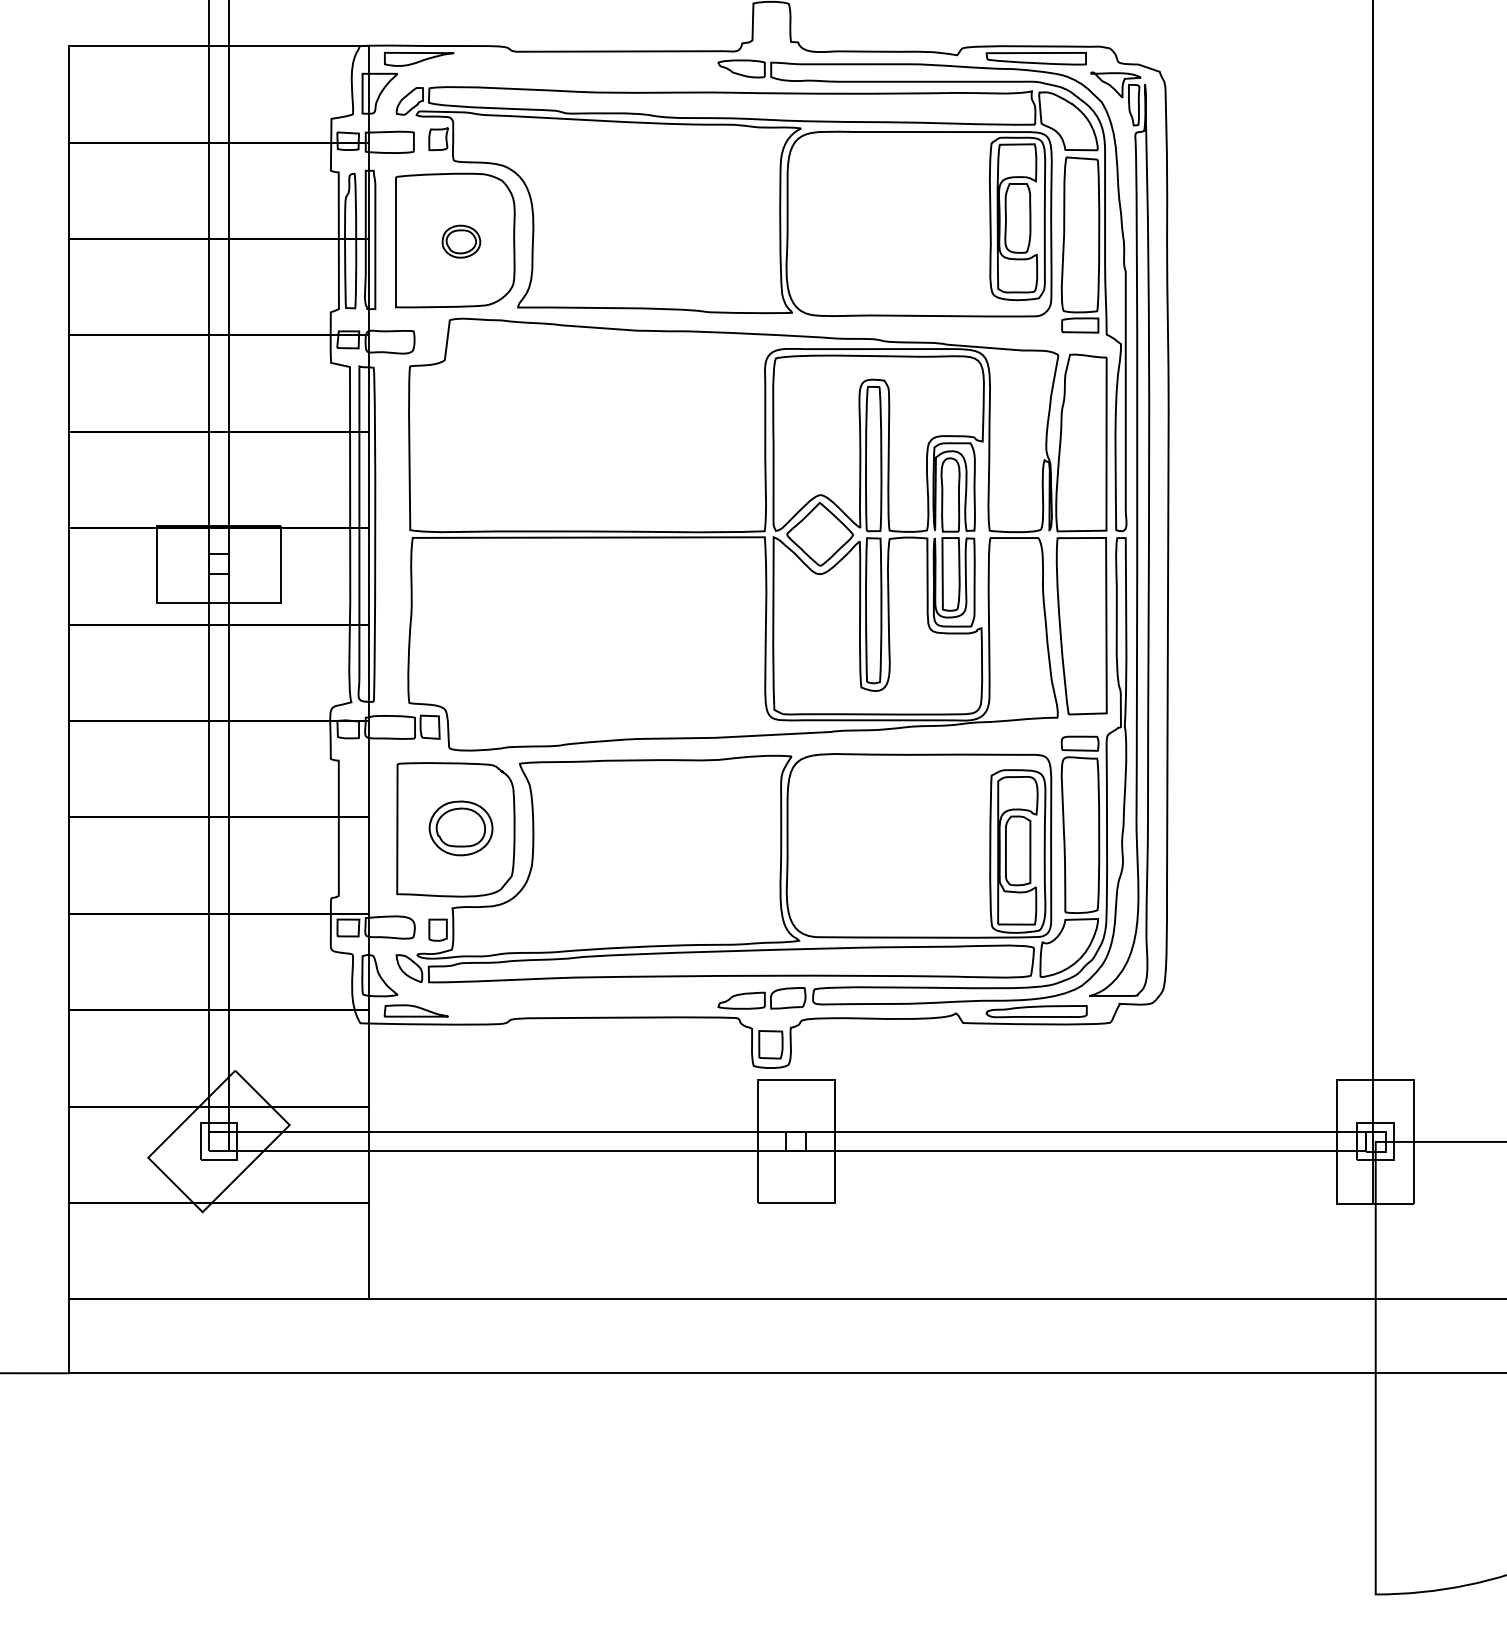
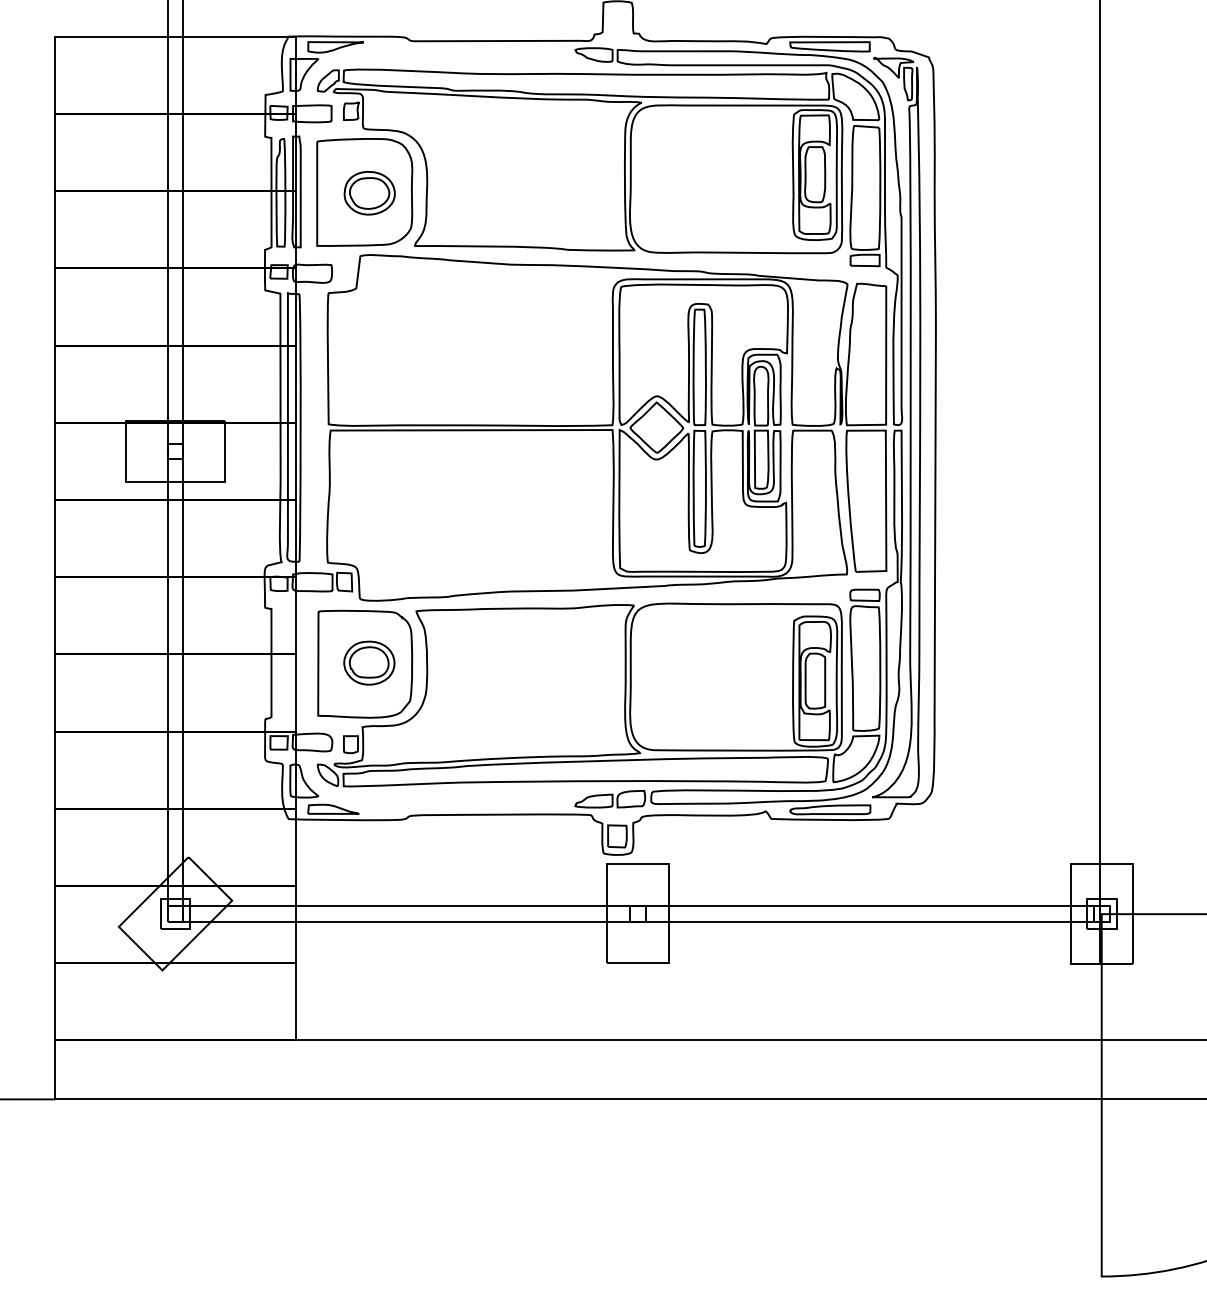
part: (461, 241) -> (369, 193), size x1.67

